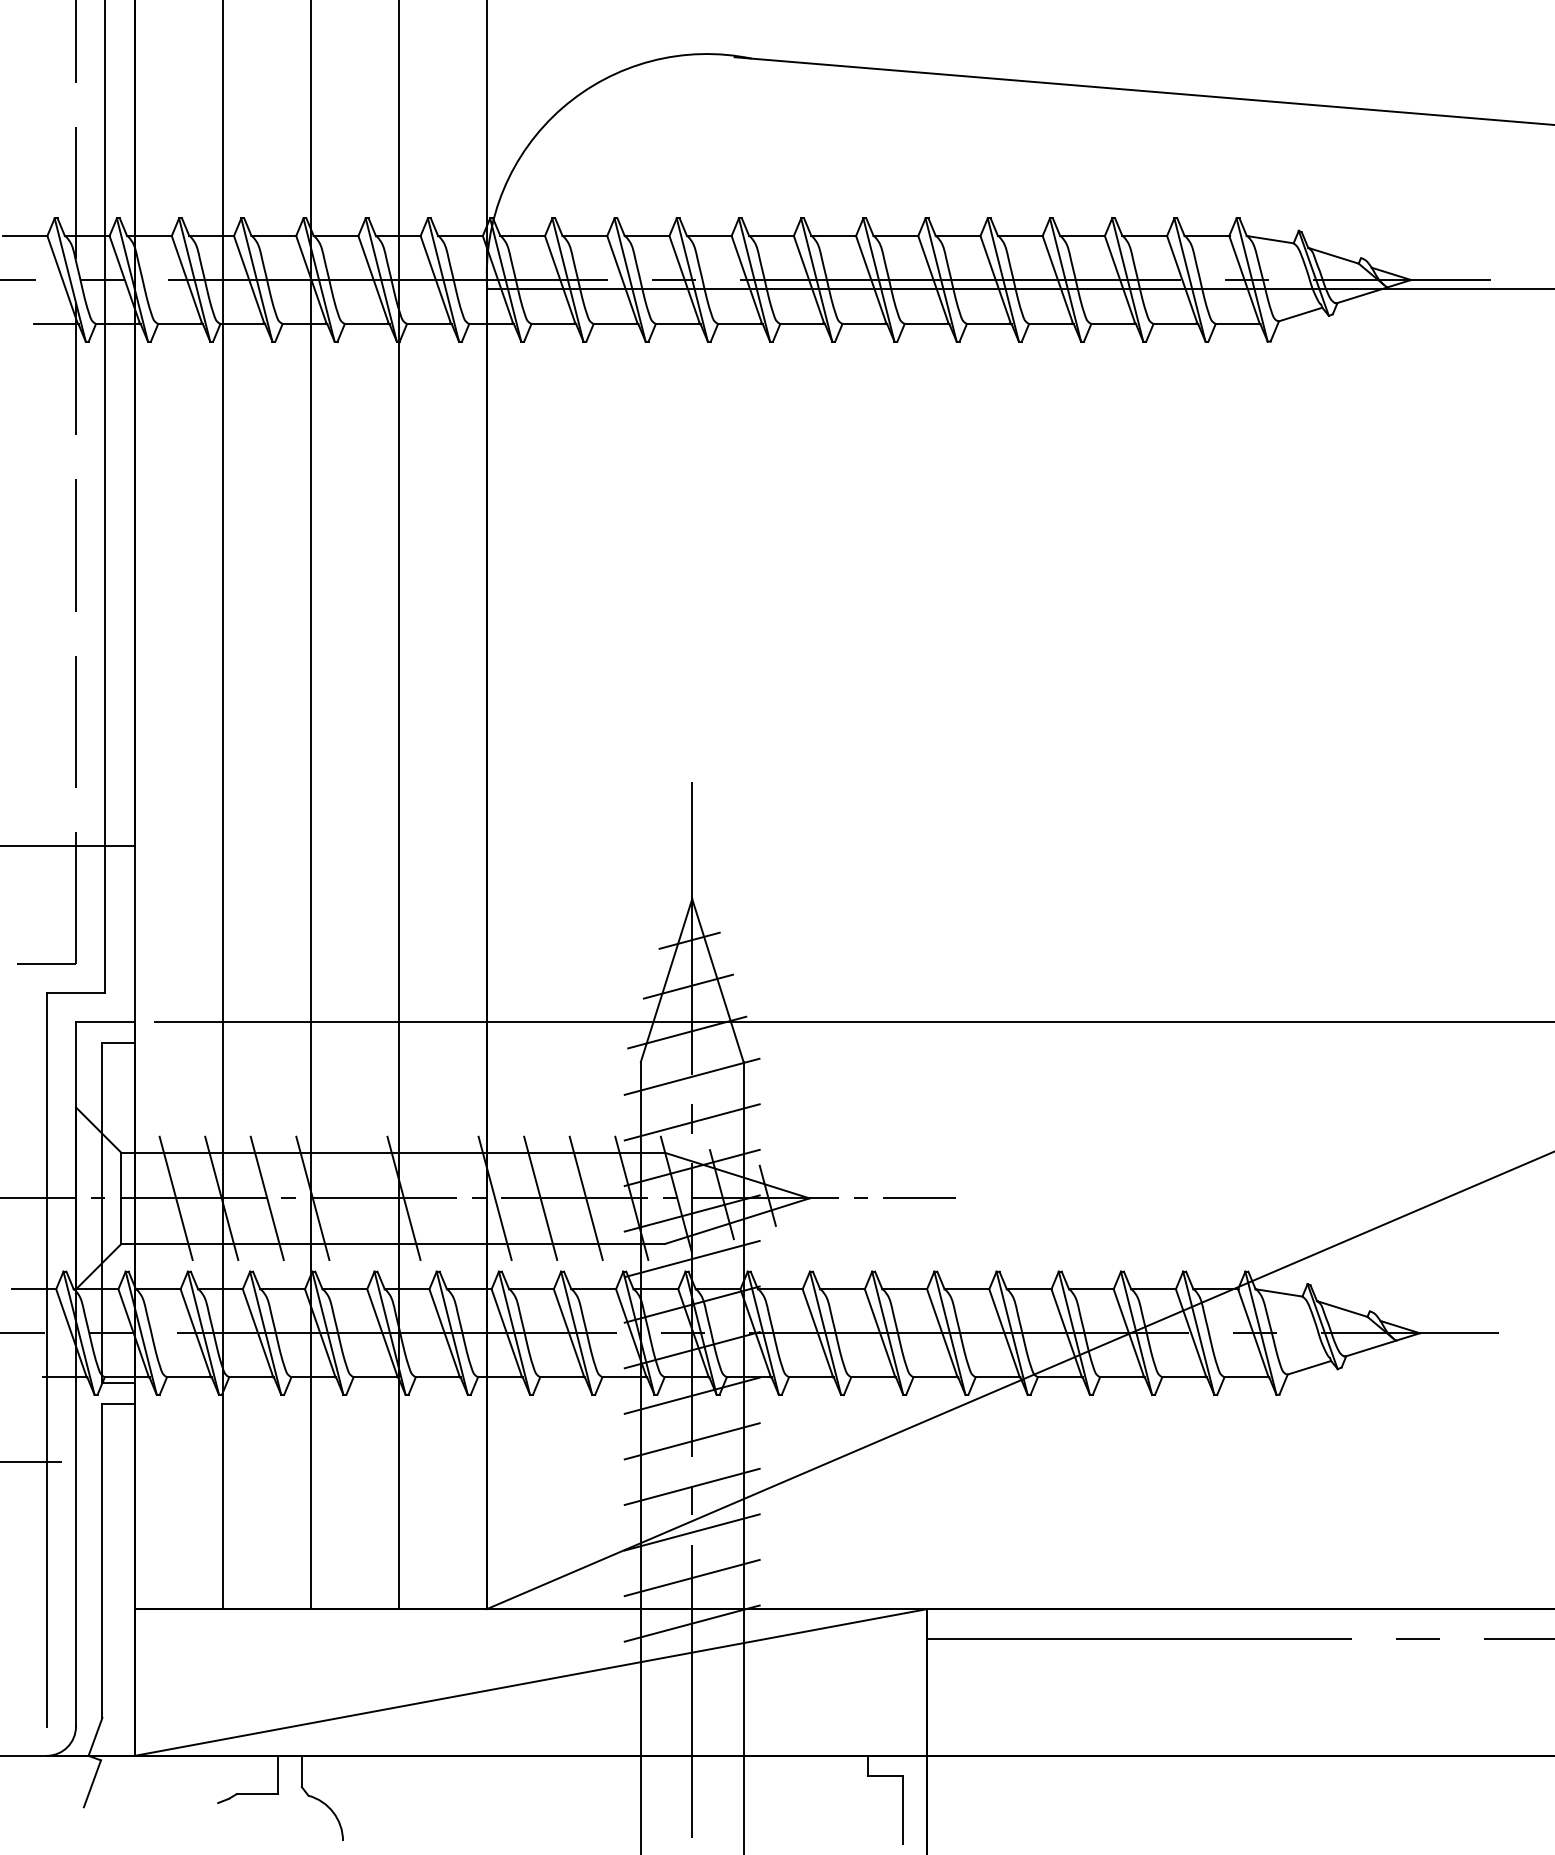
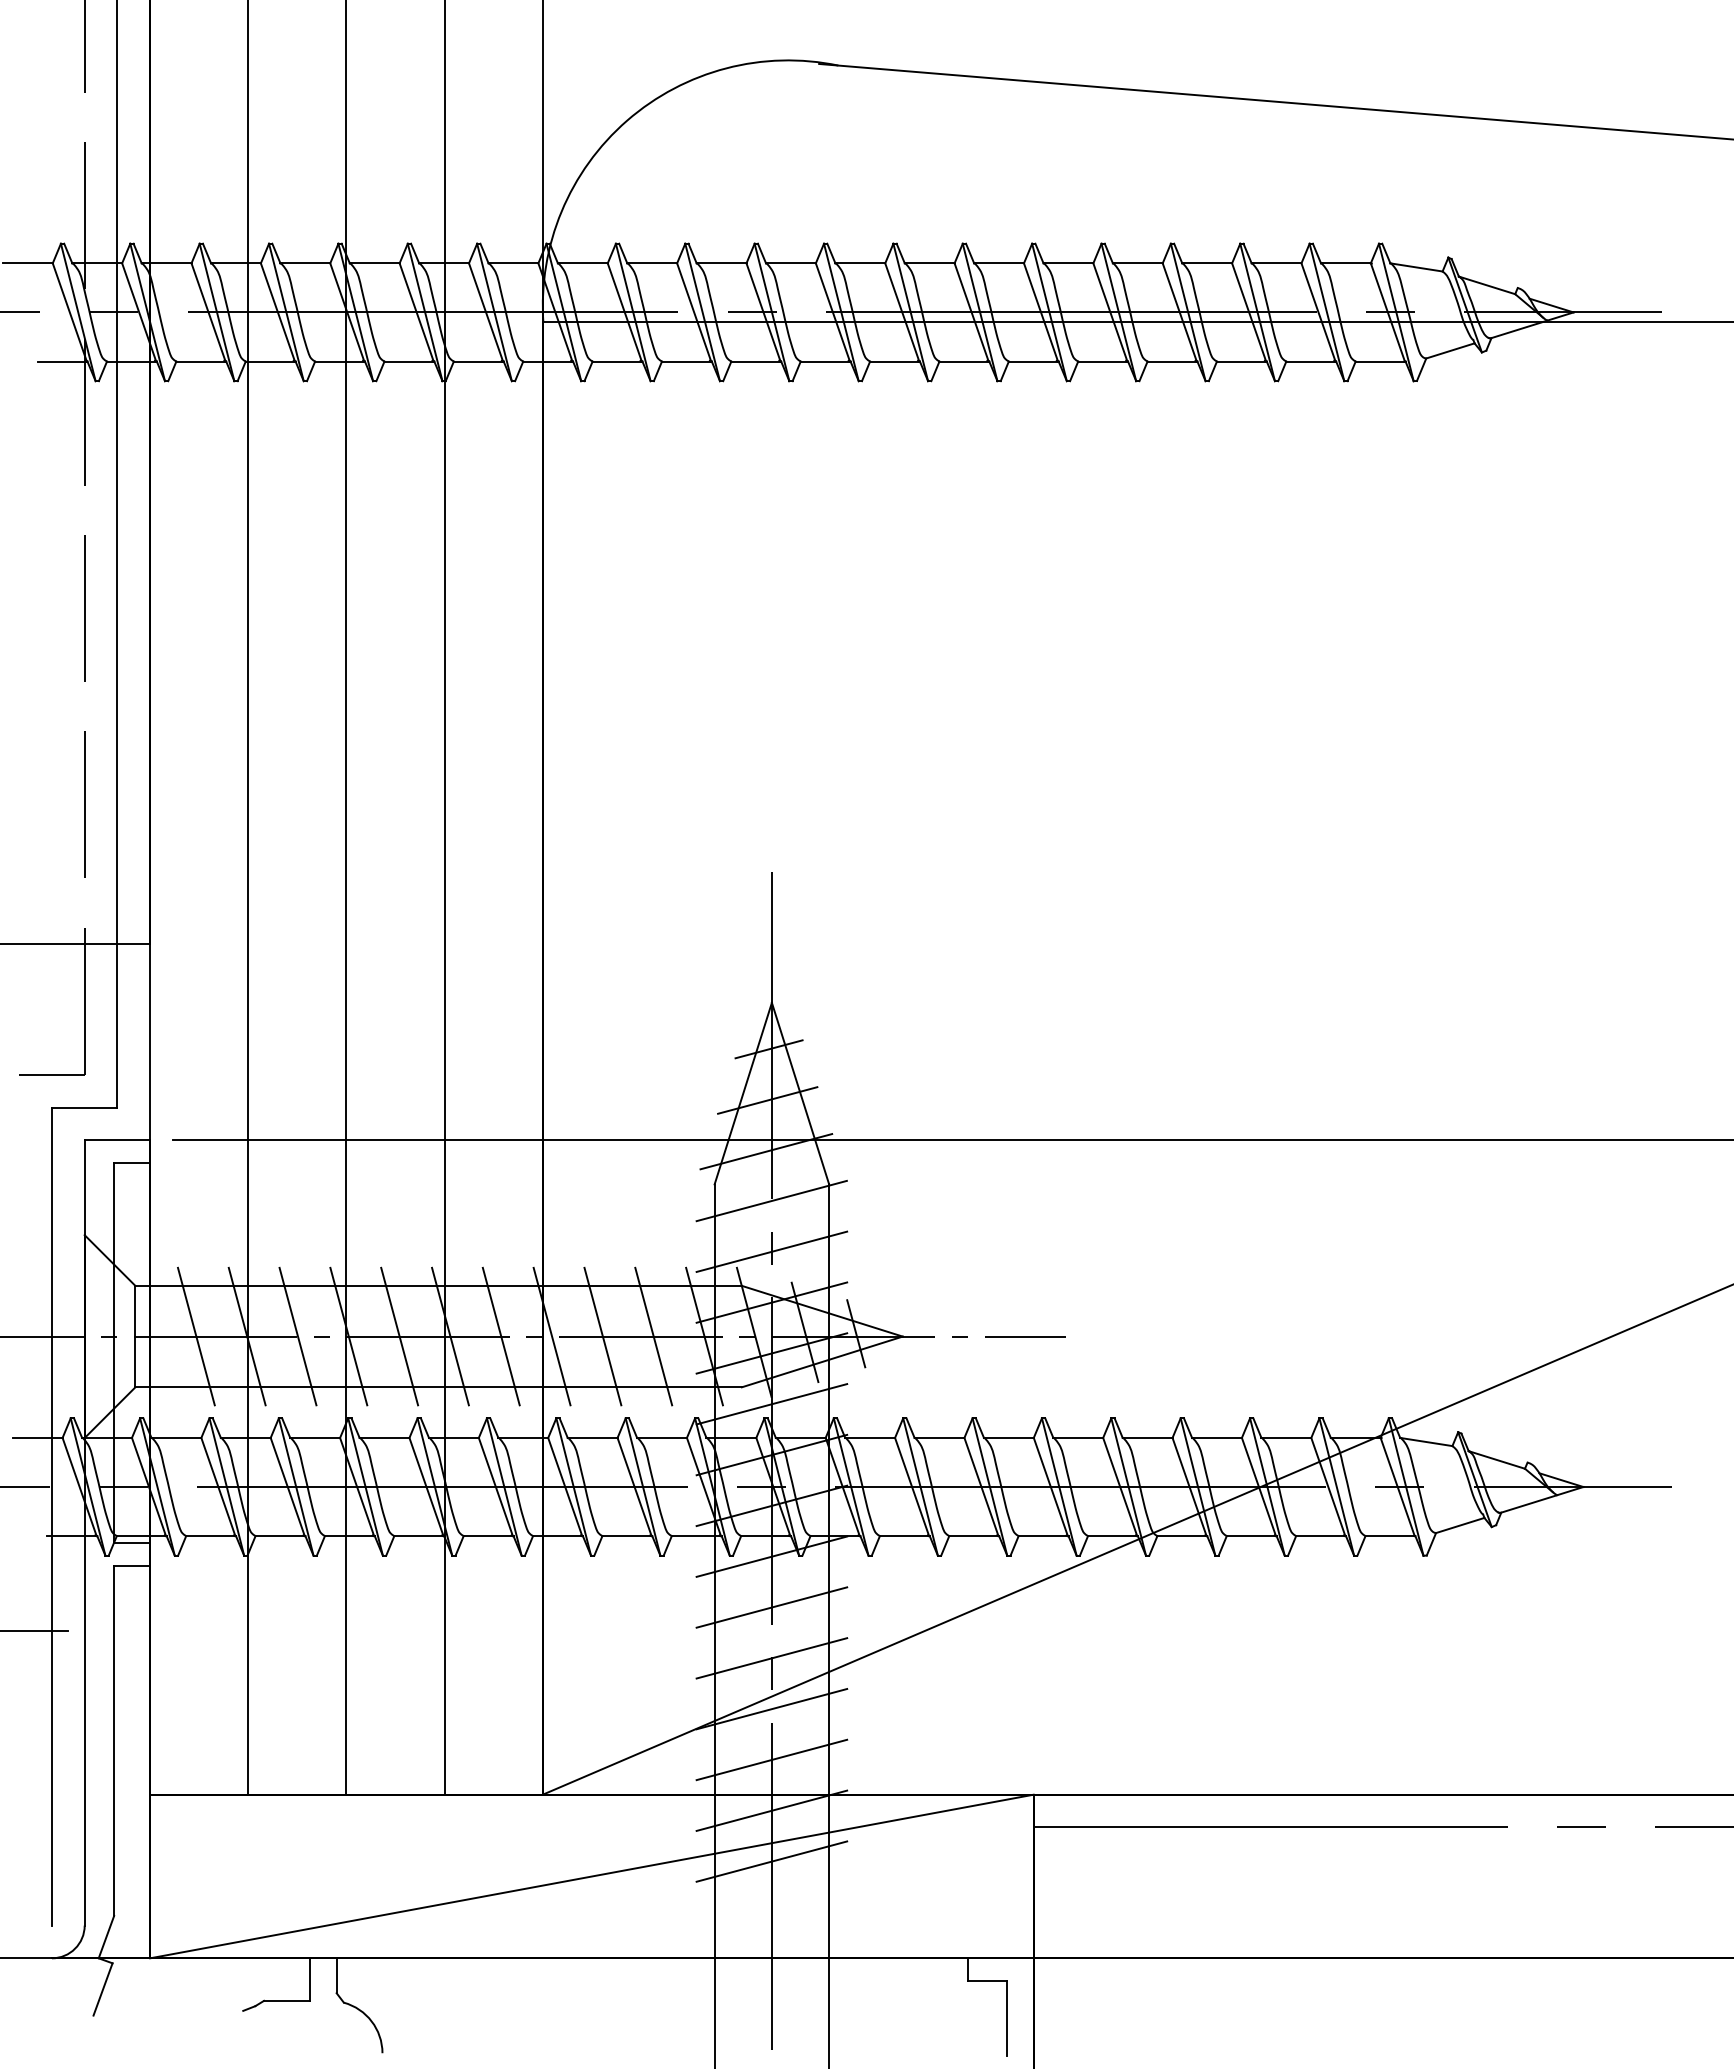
line: (357, 1198) -> (398, 1336), added
line: (449, 1198) -> (501, 1336), added
line: (691, 1669) -> (771, 1861), added

